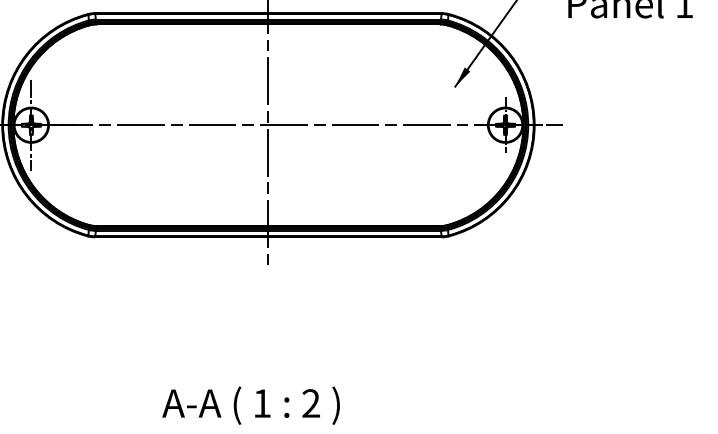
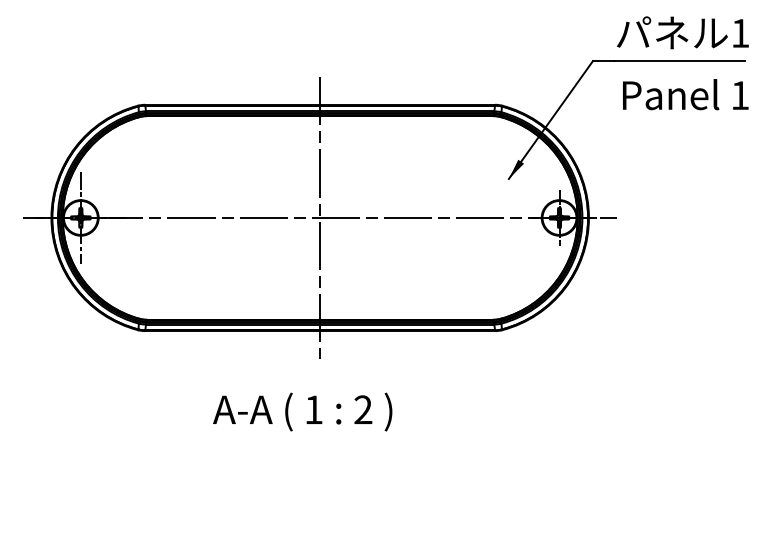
text: (250, 405) -> (302, 411), moved

